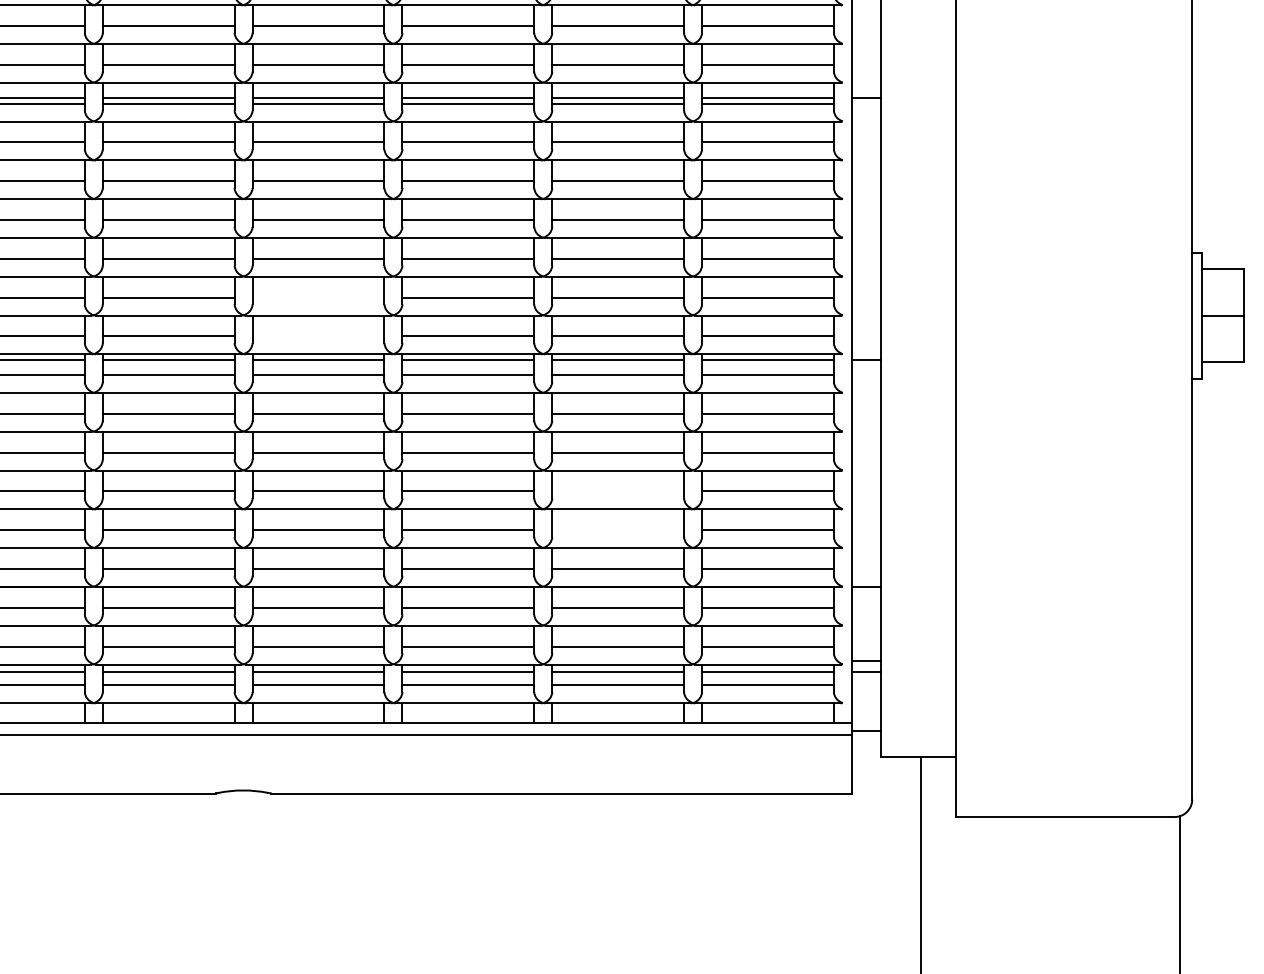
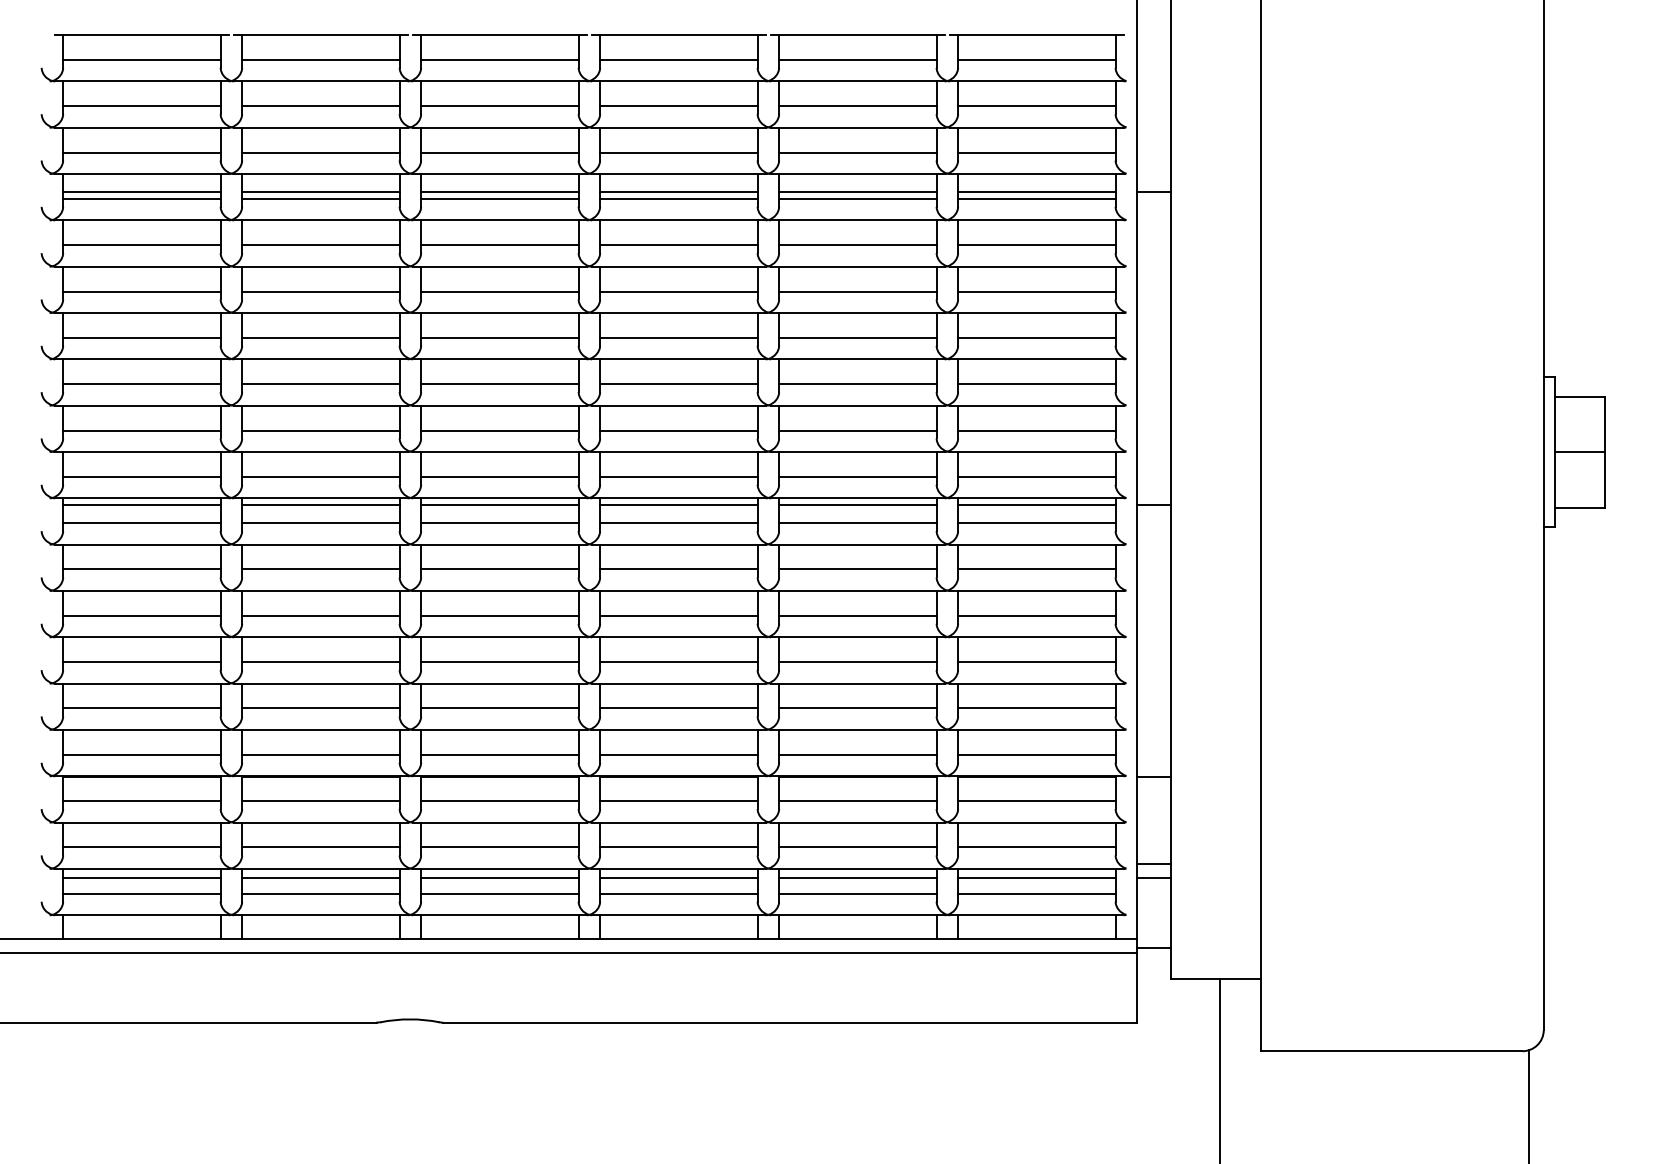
line: (318, 297) -> (499, 430), added
line: (318, 336) -> (499, 476), added
line: (617, 491) -> (857, 662), added
line: (617, 530) -> (857, 708), added

